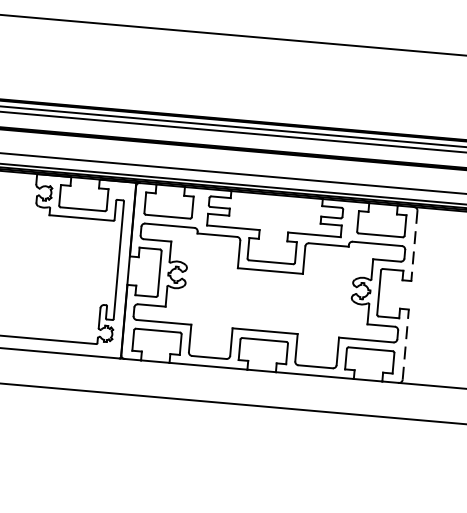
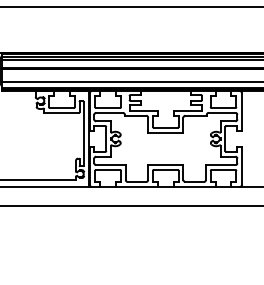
line: (415, 246) -> (242, 112), dashed -> solid
line: (406, 344) -> (242, 165), dashed -> solid

